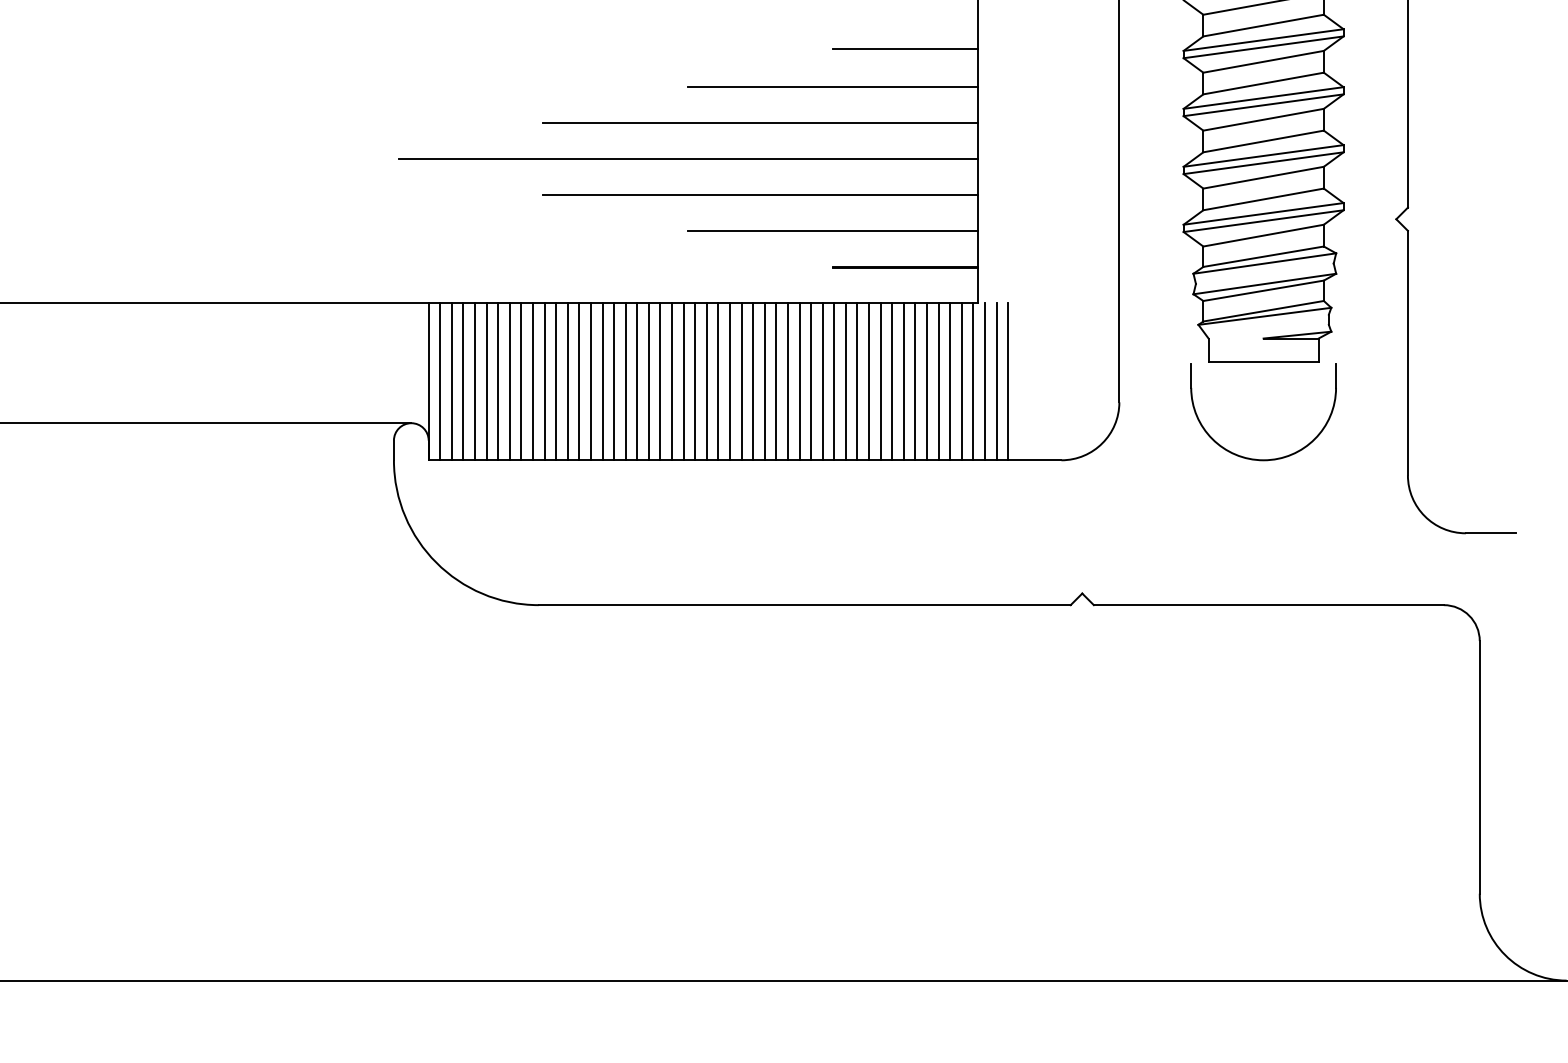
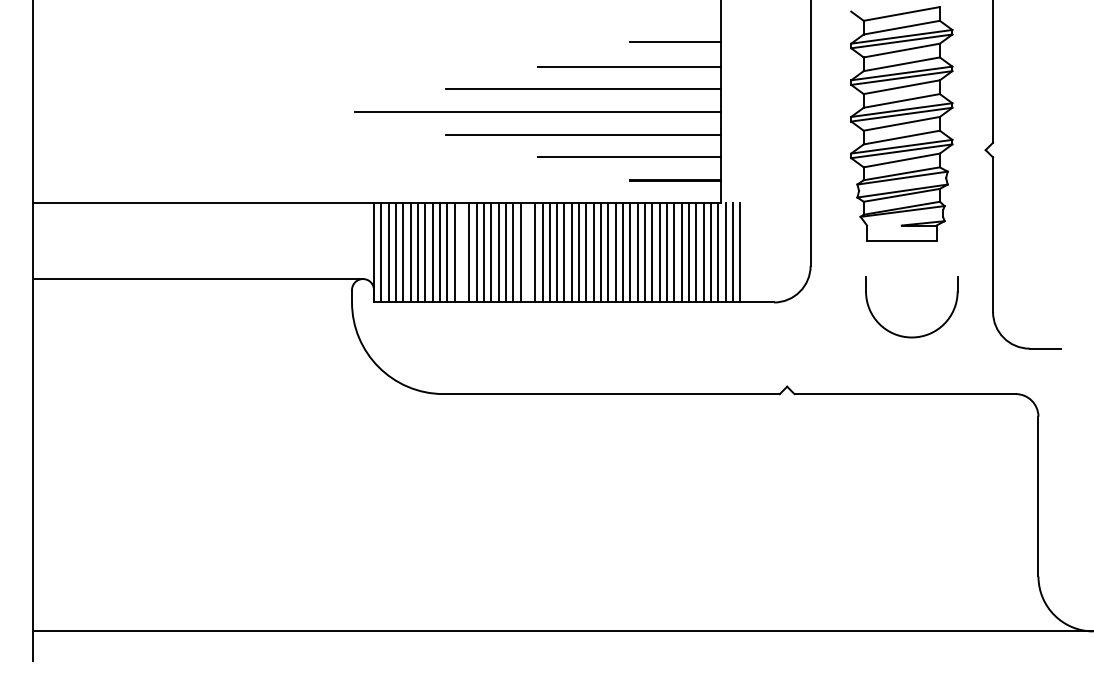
line: (567, 381) -> (461, 252), removed
line: (671, 381) -> (527, 252), removed
part: (1263, 458) -> (911, 336), moved

